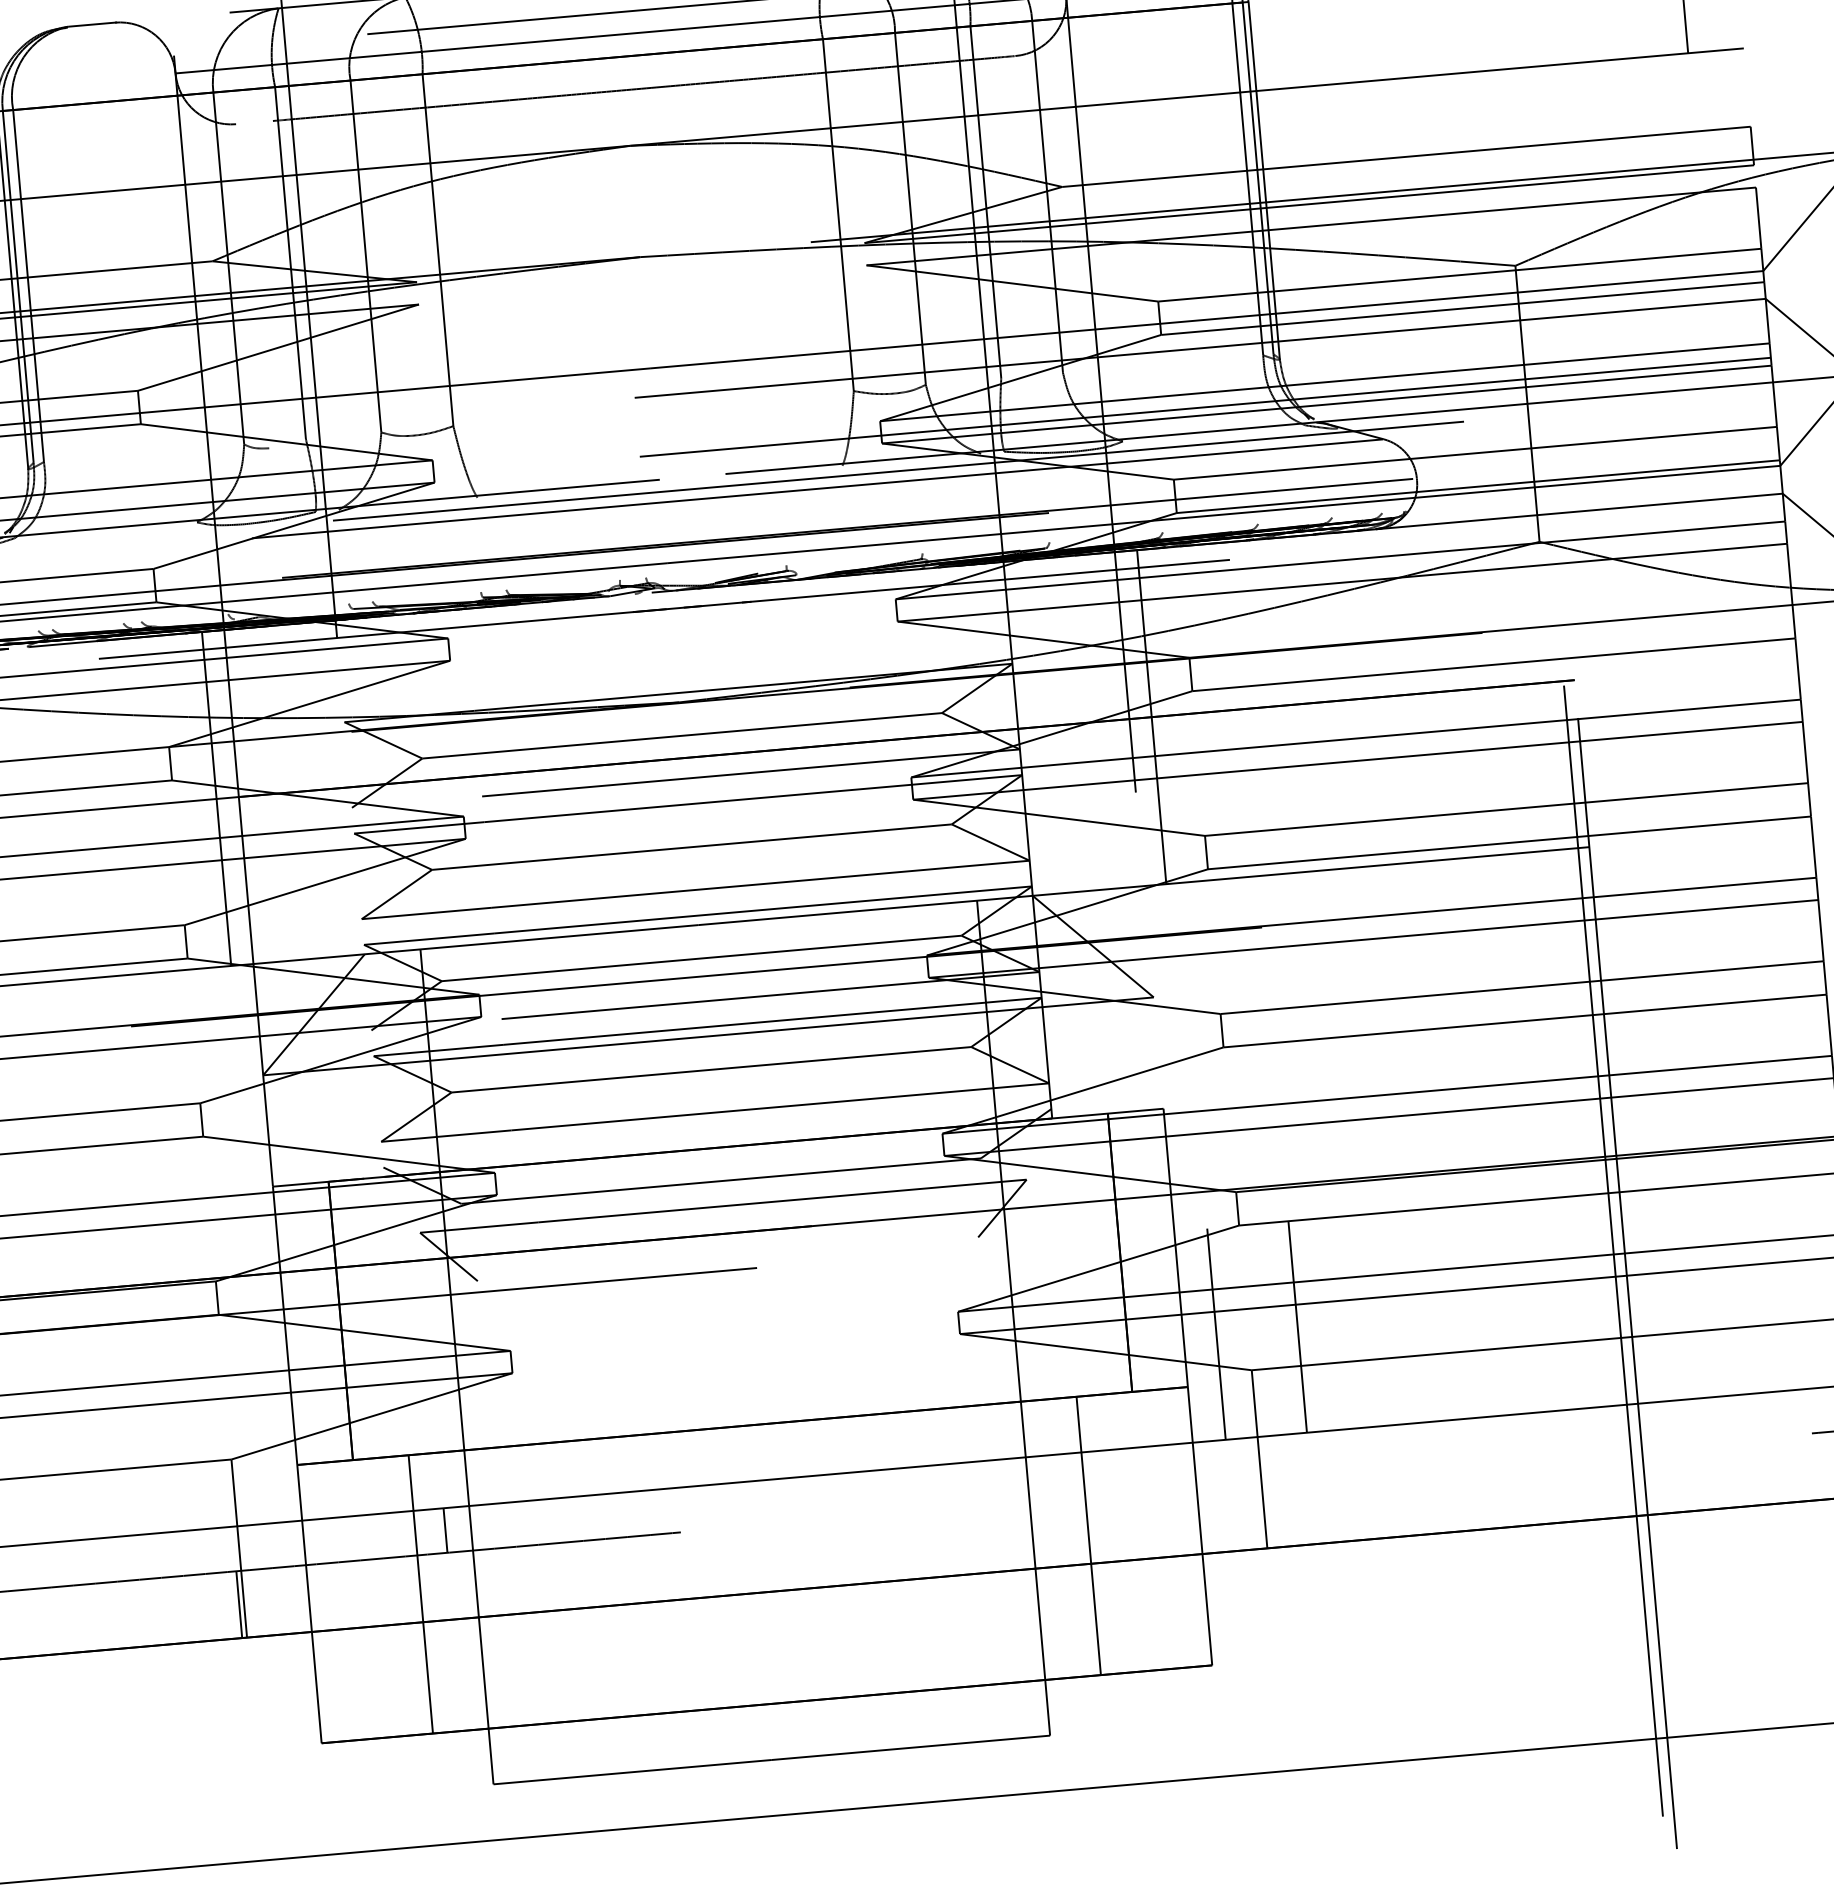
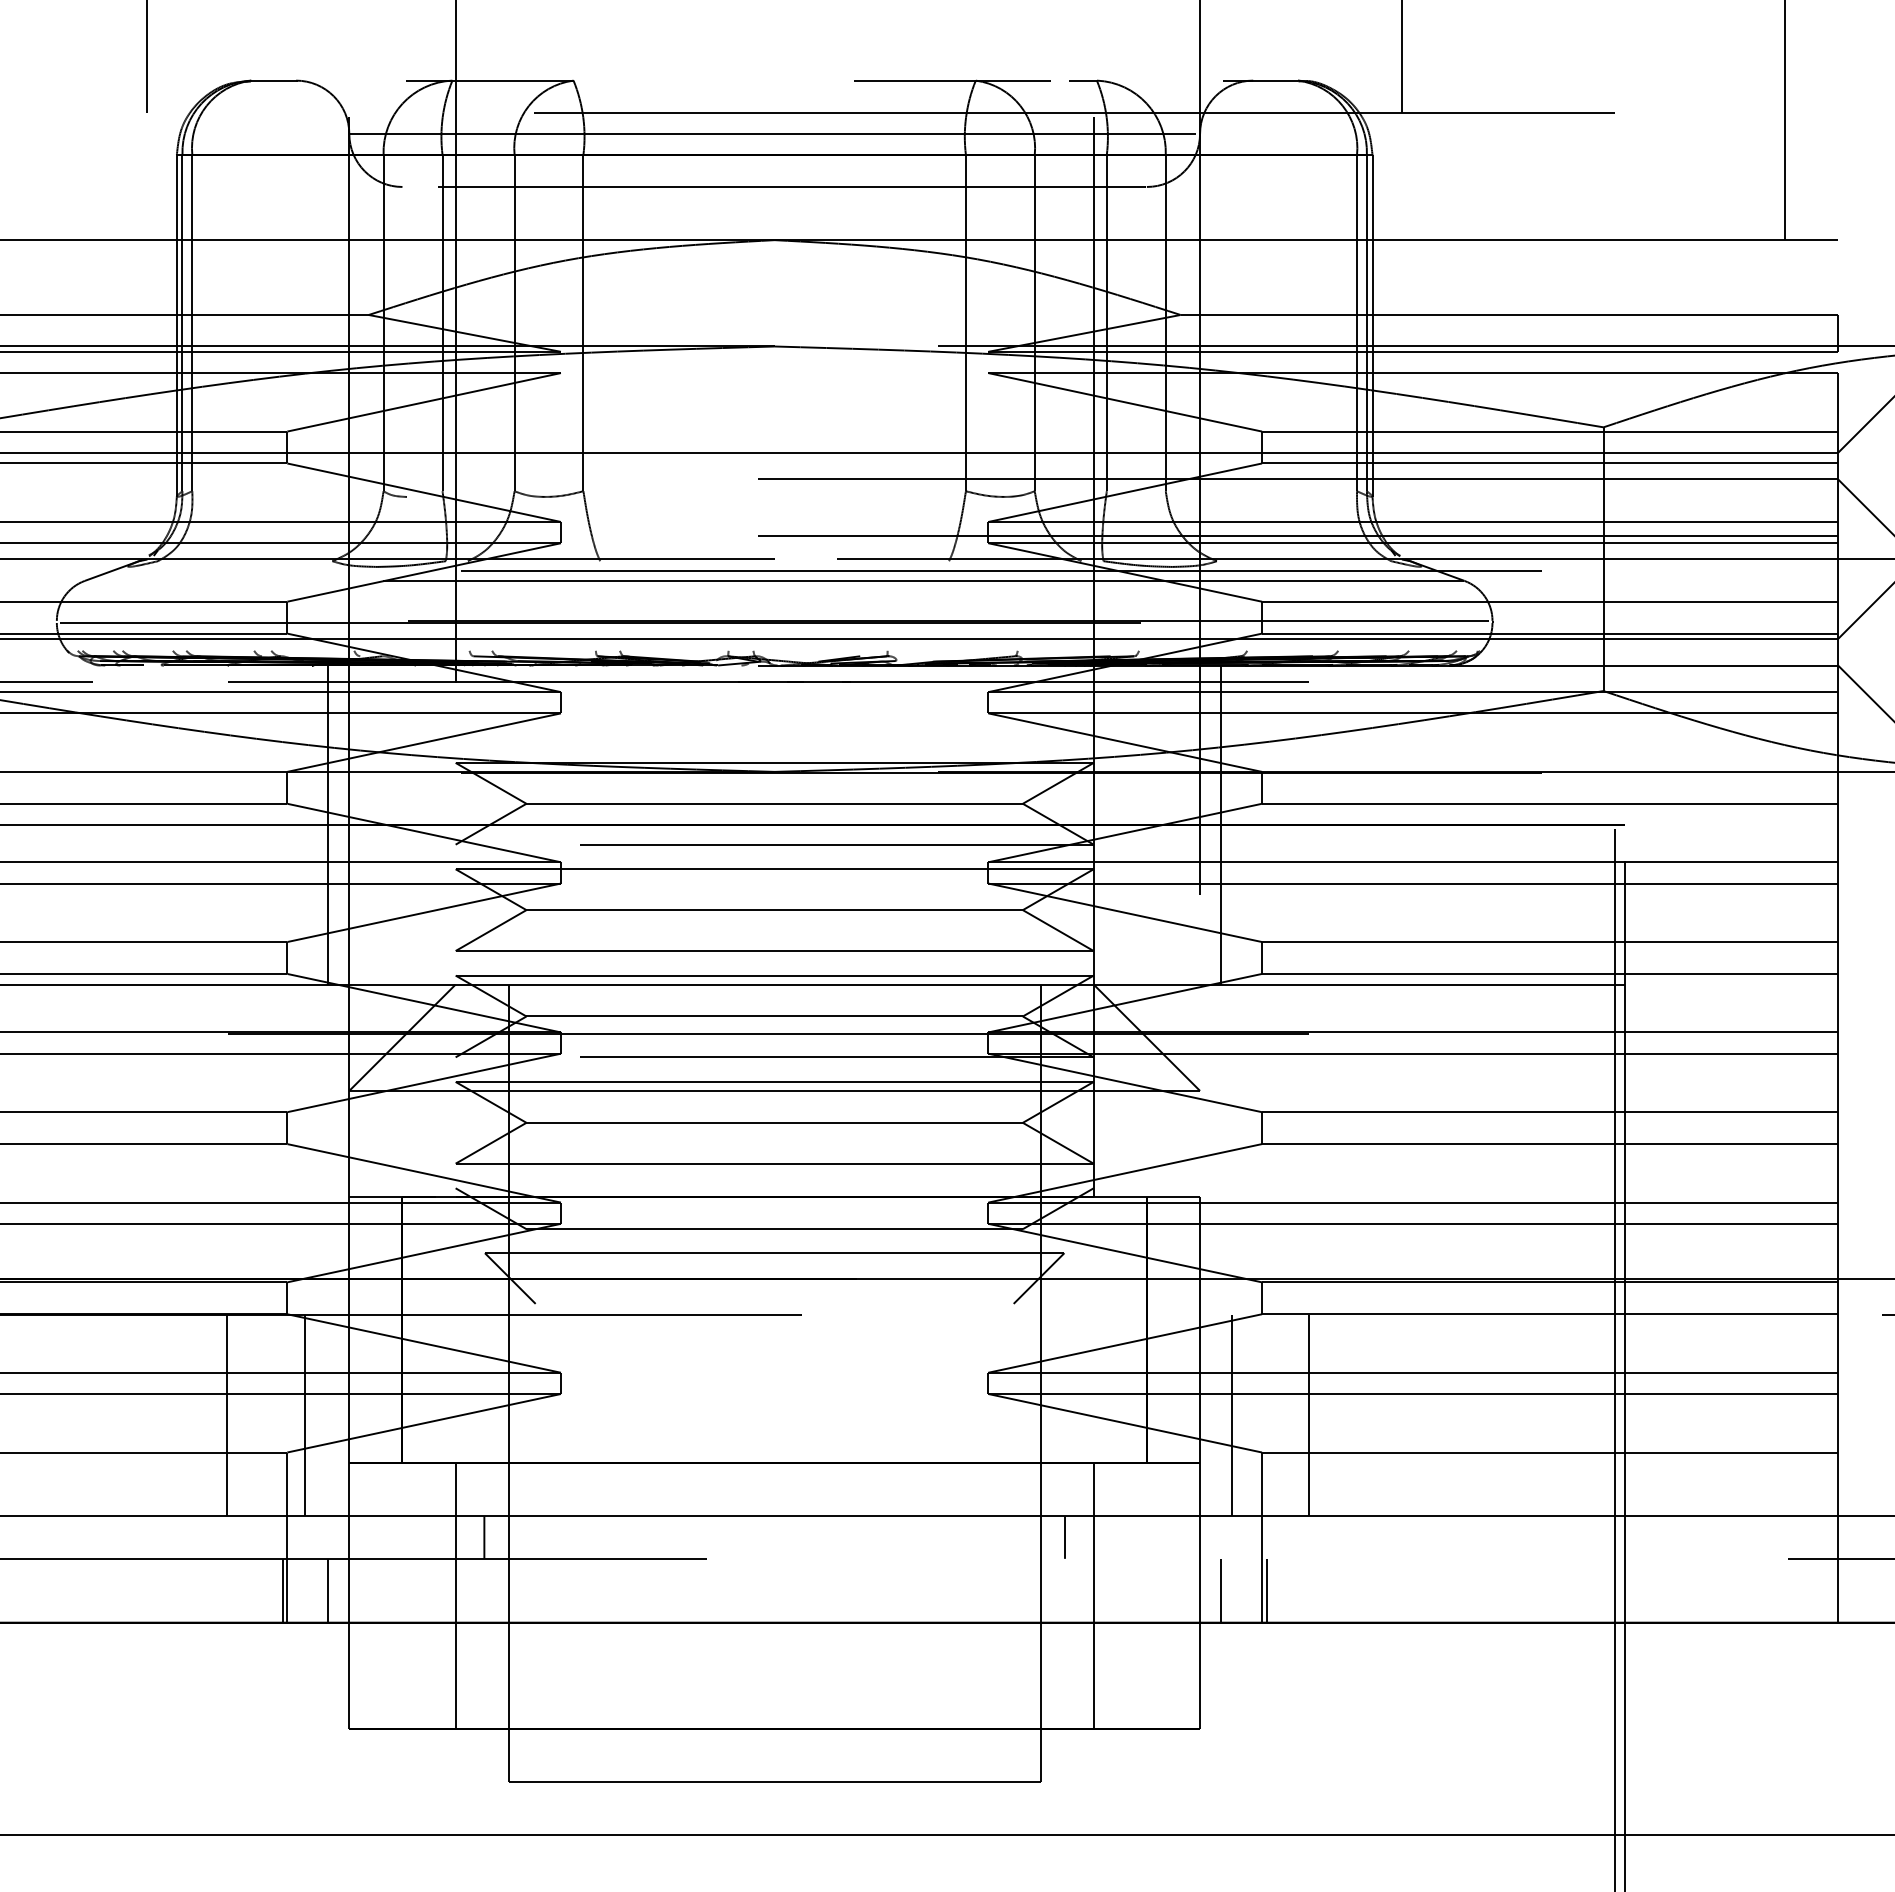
line: (247, 1419) -> (305, 1415), added
line: (165, 1426) -> (227, 1415), added
line: (1052, 1477) -> (1064, 1537), added
line: (1269, 1514) -> (1266, 1590), added
line: (1221, 1518) -> (1221, 1590), added
line: (287, 1600) -> (328, 1590), added

